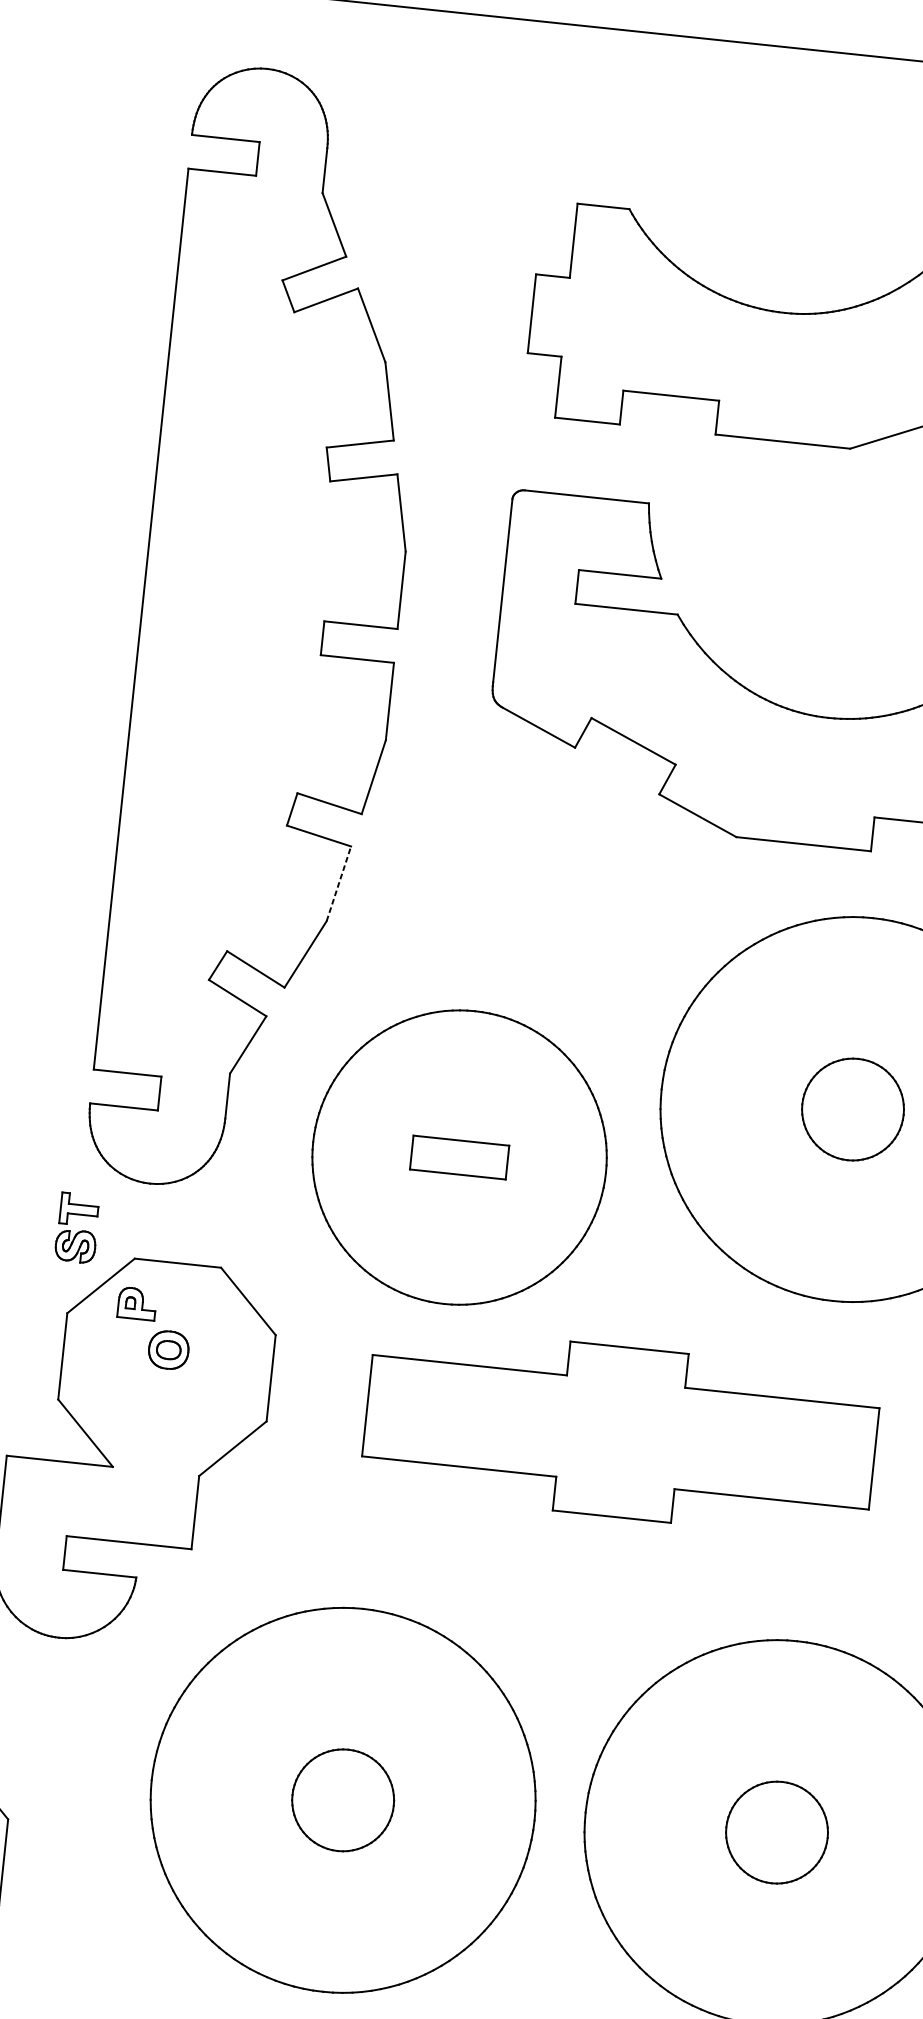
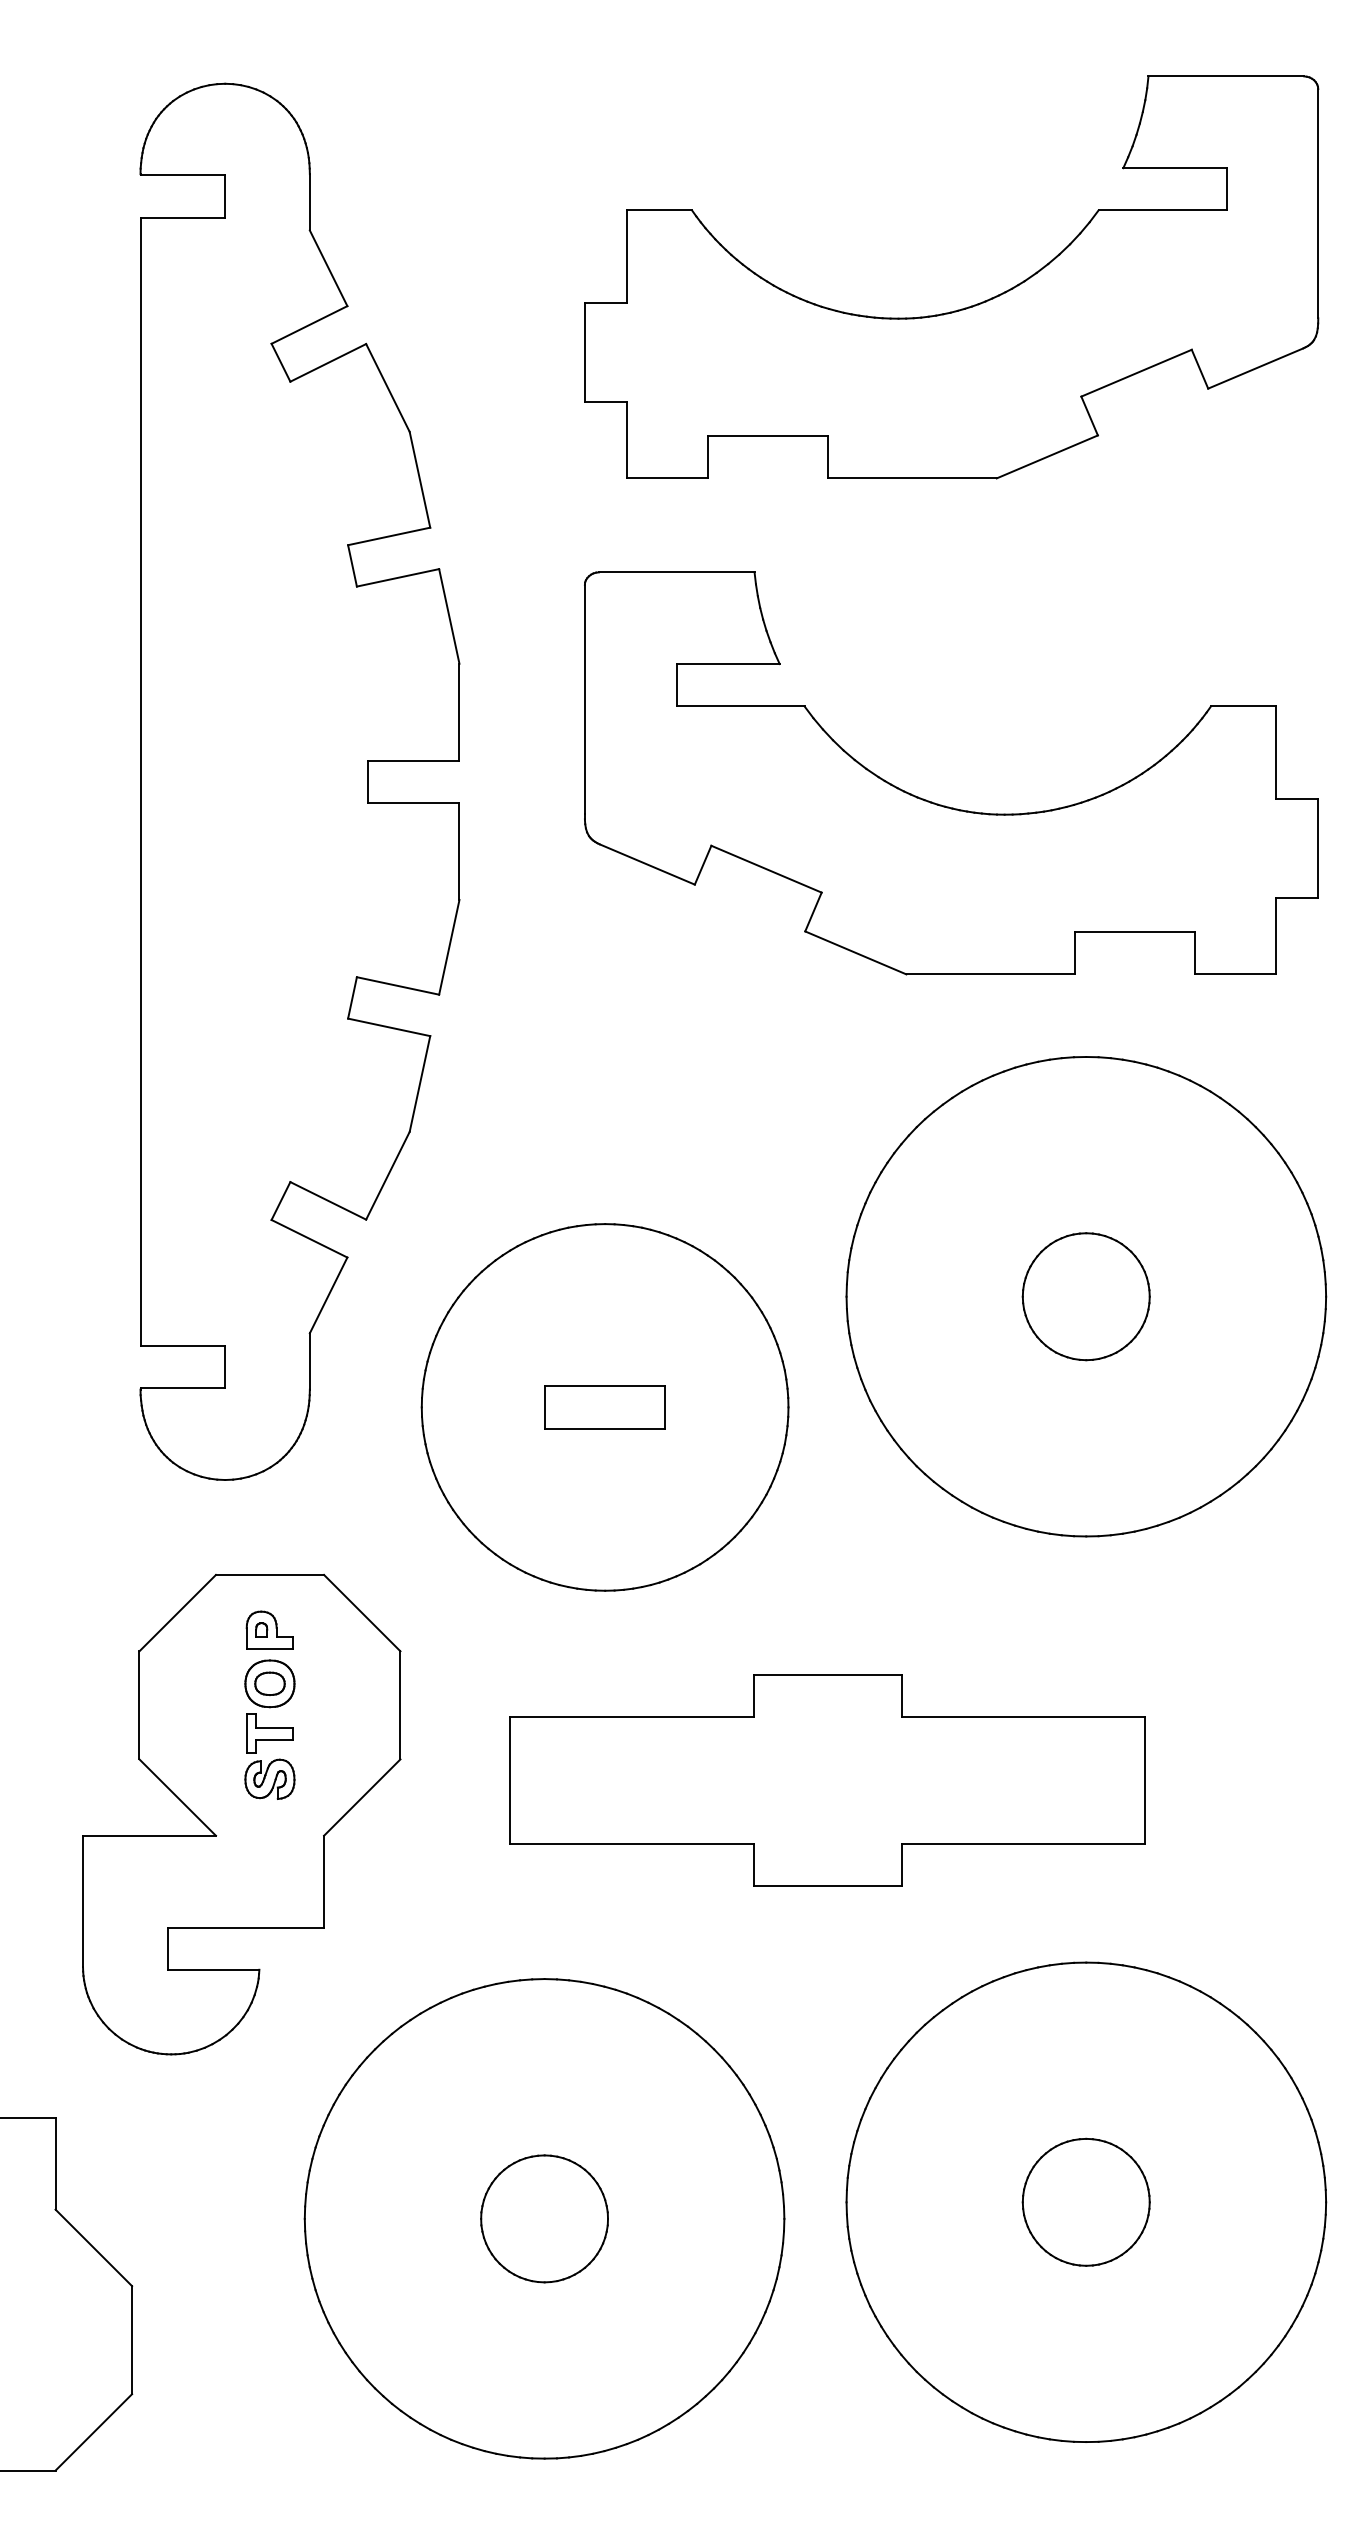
line: (338, 883) -> (419, 1083), dashed -> solid
part: (77, 1228) -> (269, 1756), moved
part: (137, 1302) -> (269, 1629), moved
part: (620, 1432) -> (827, 1780), moved

